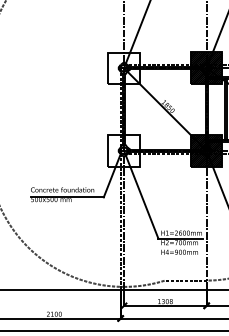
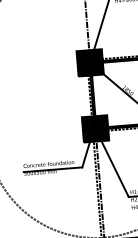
hatch: (123, 68) -> (89, 63), added
hatch: (123, 150) -> (95, 128), added

